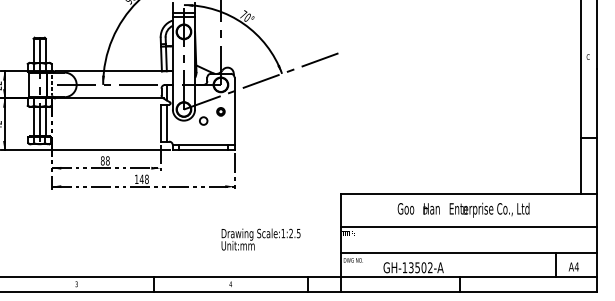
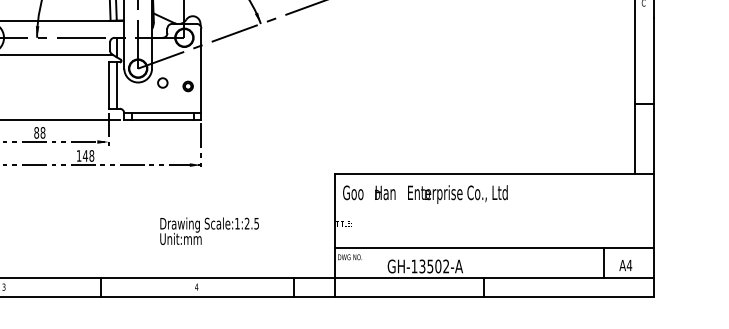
part: (220, 111) -> (187, 86), moved
text: (463, 209) -> (425, 193), moved
line: (468, 226) -> (494, 214), removed
text: (260, 239) -> (208, 231), moved

